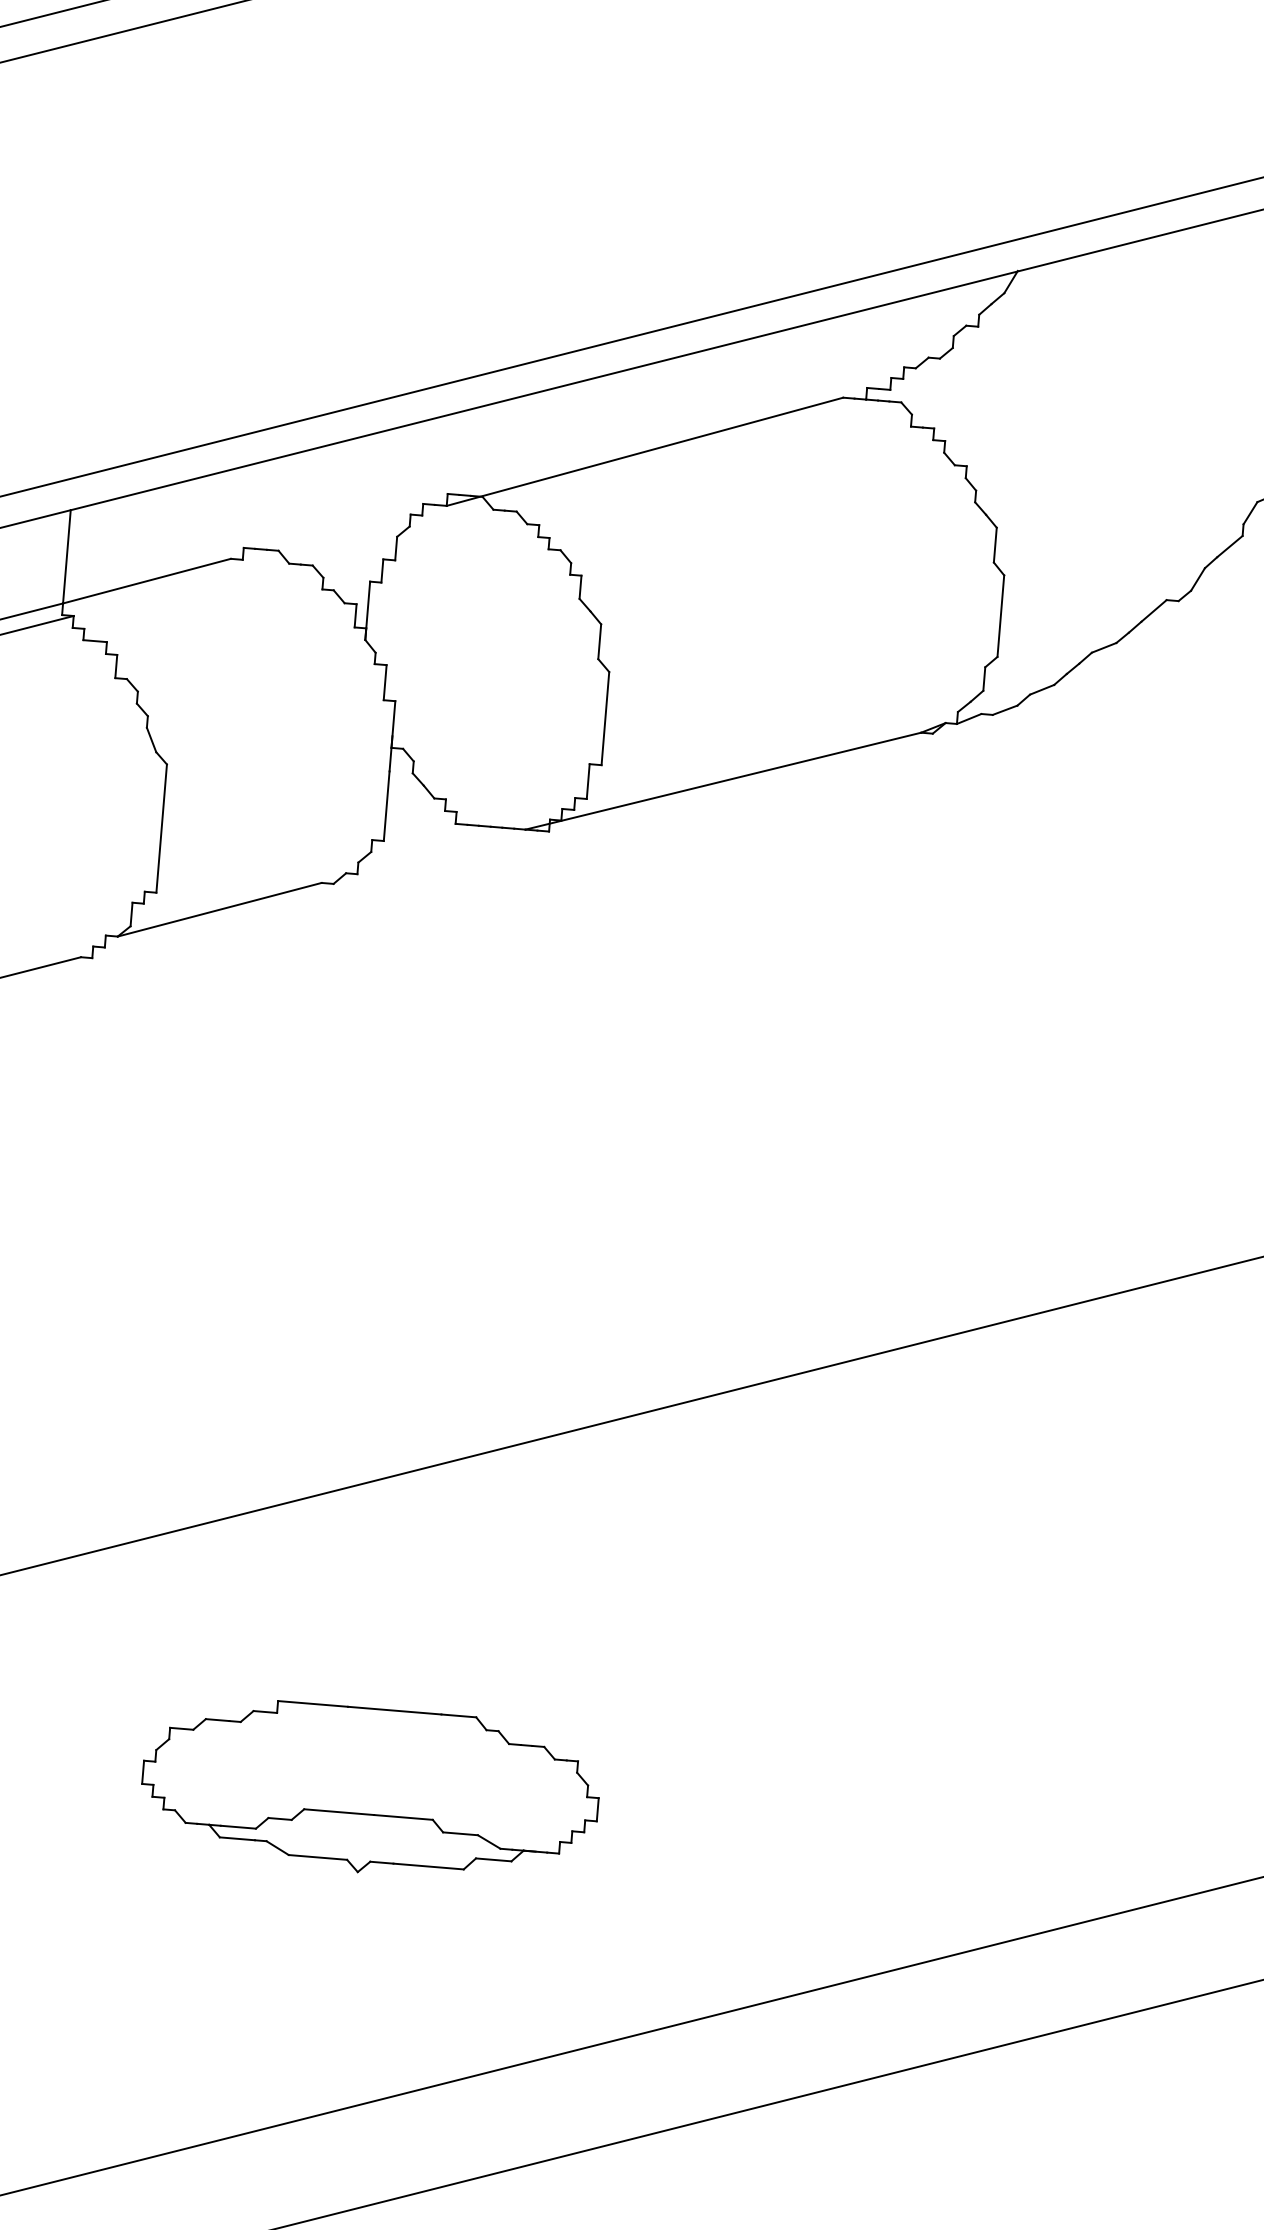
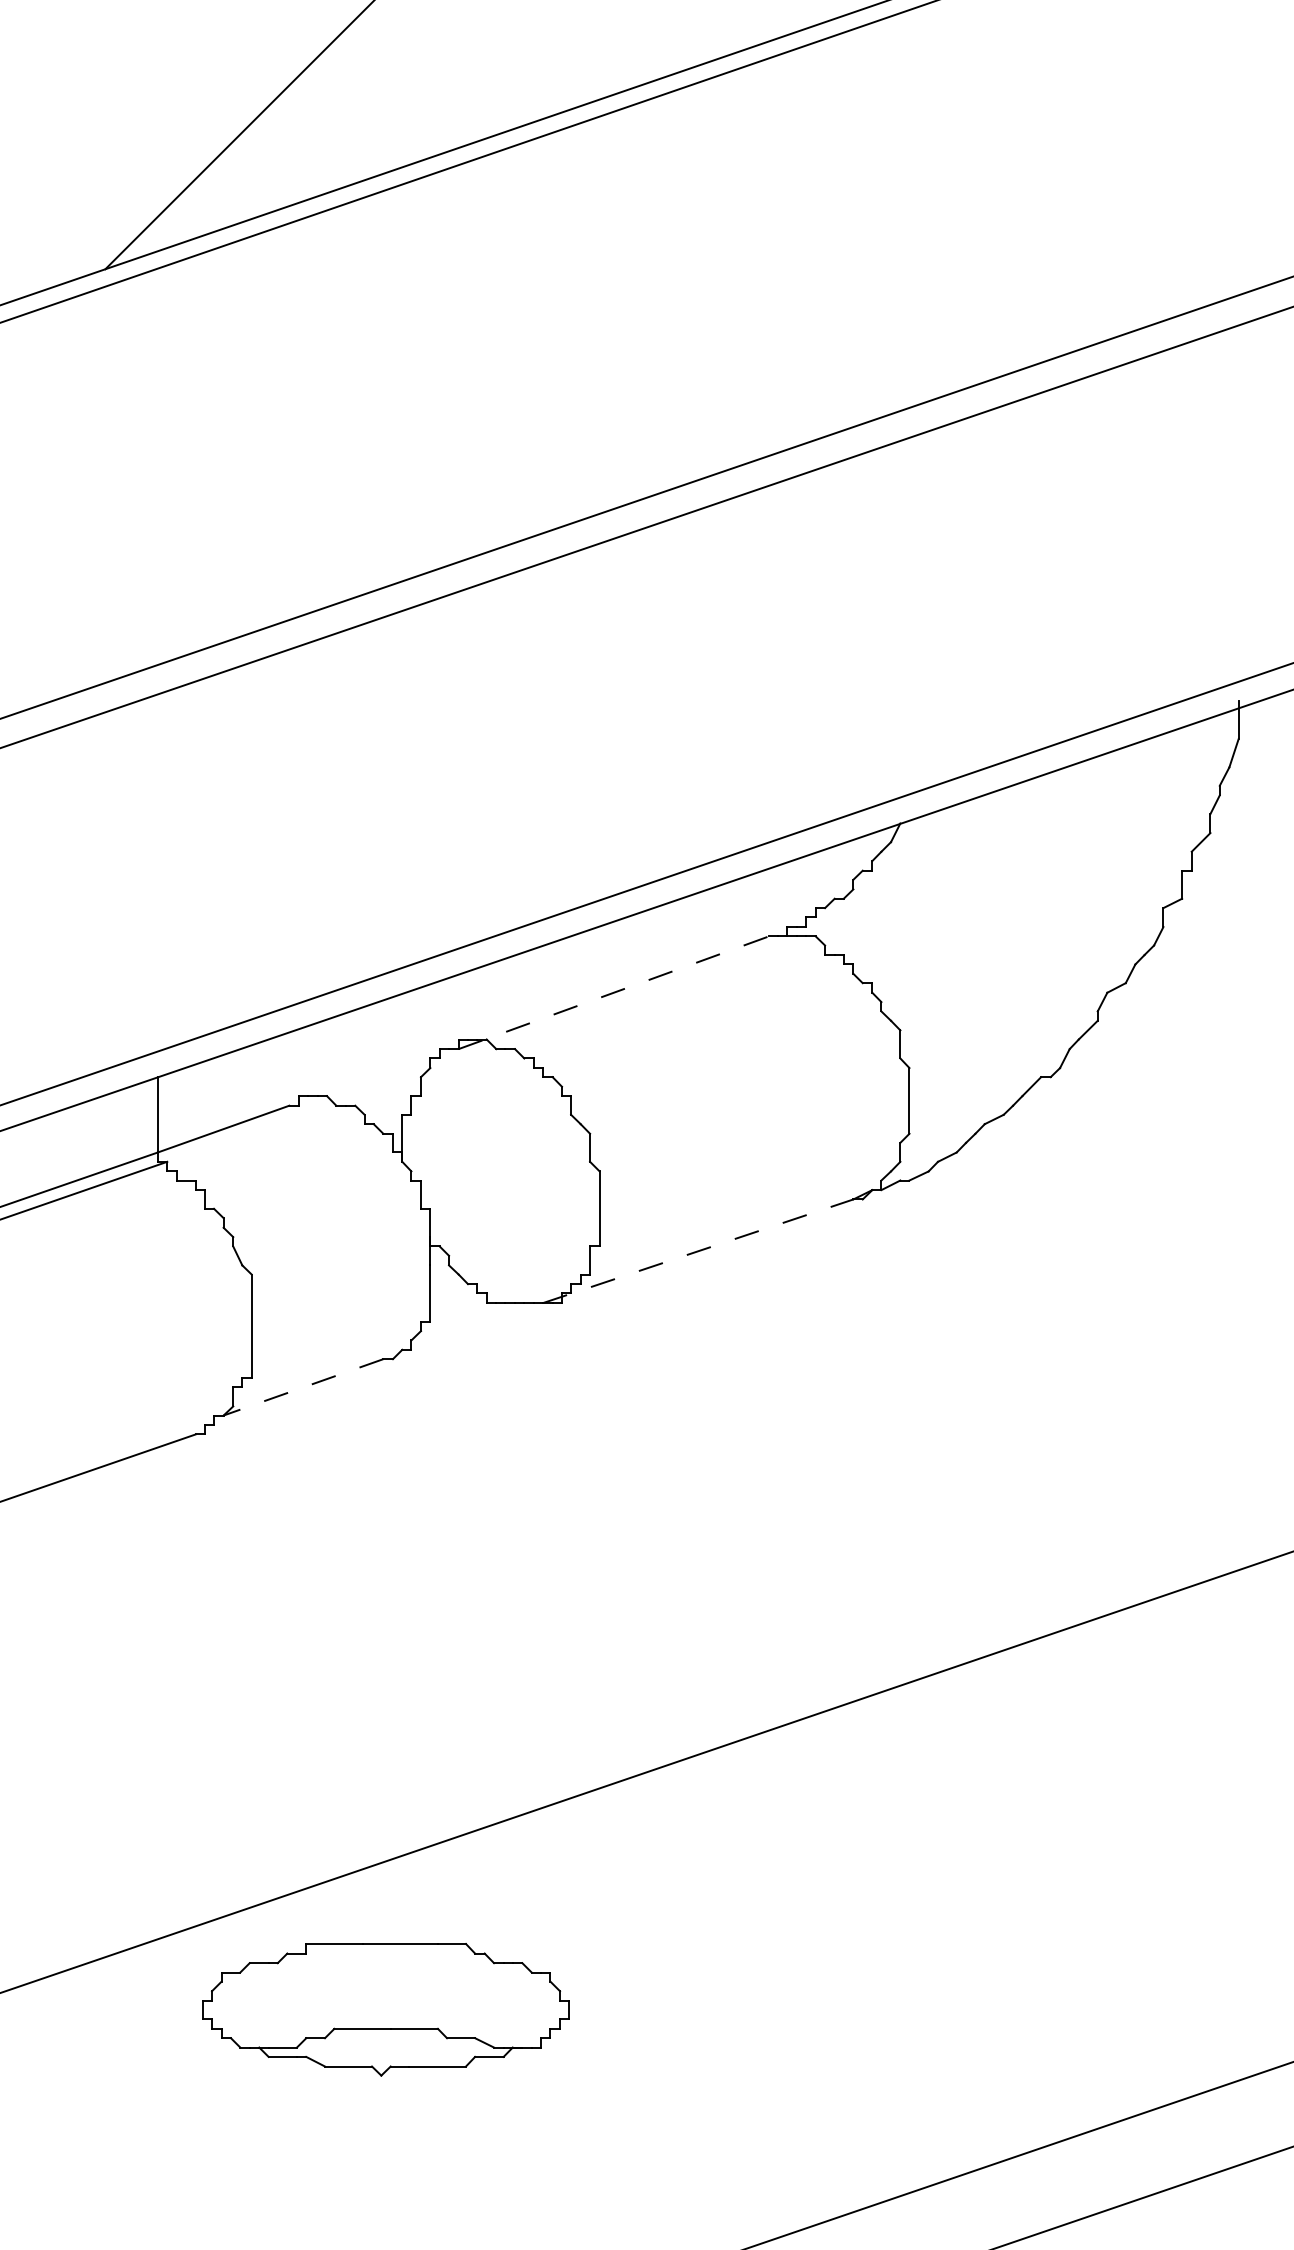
line: (645, 451) -> (614, 992), solid -> dashed
line: (723, 781) -> (698, 1251), solid -> dashed
line: (219, 909) -> (303, 1387), solid -> dashed
part: (369, 1790) -> (385, 2009), moved

